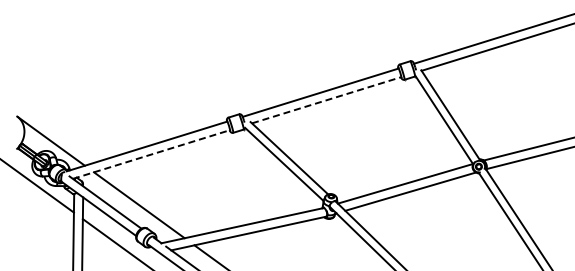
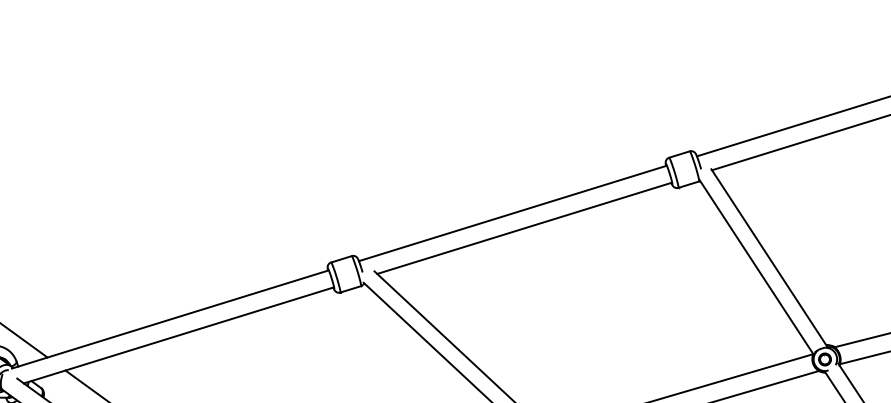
line: (327, 100) -> (526, 228), dashed -> solid
line: (151, 154) -> (178, 335), dashed -> solid

